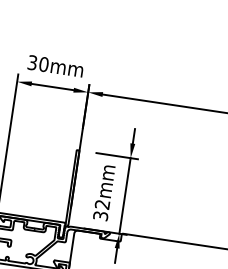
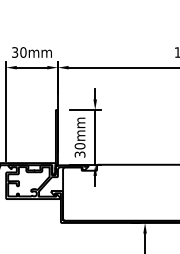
text: (101, 204) -> (79, 146), 32mm -> 30mm

